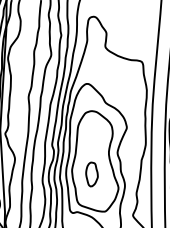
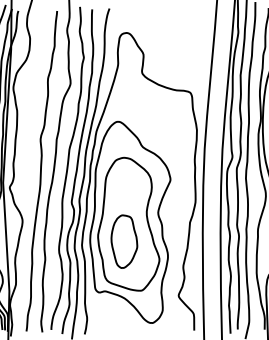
part: (92, 174) -> (124, 241), size x1.67

